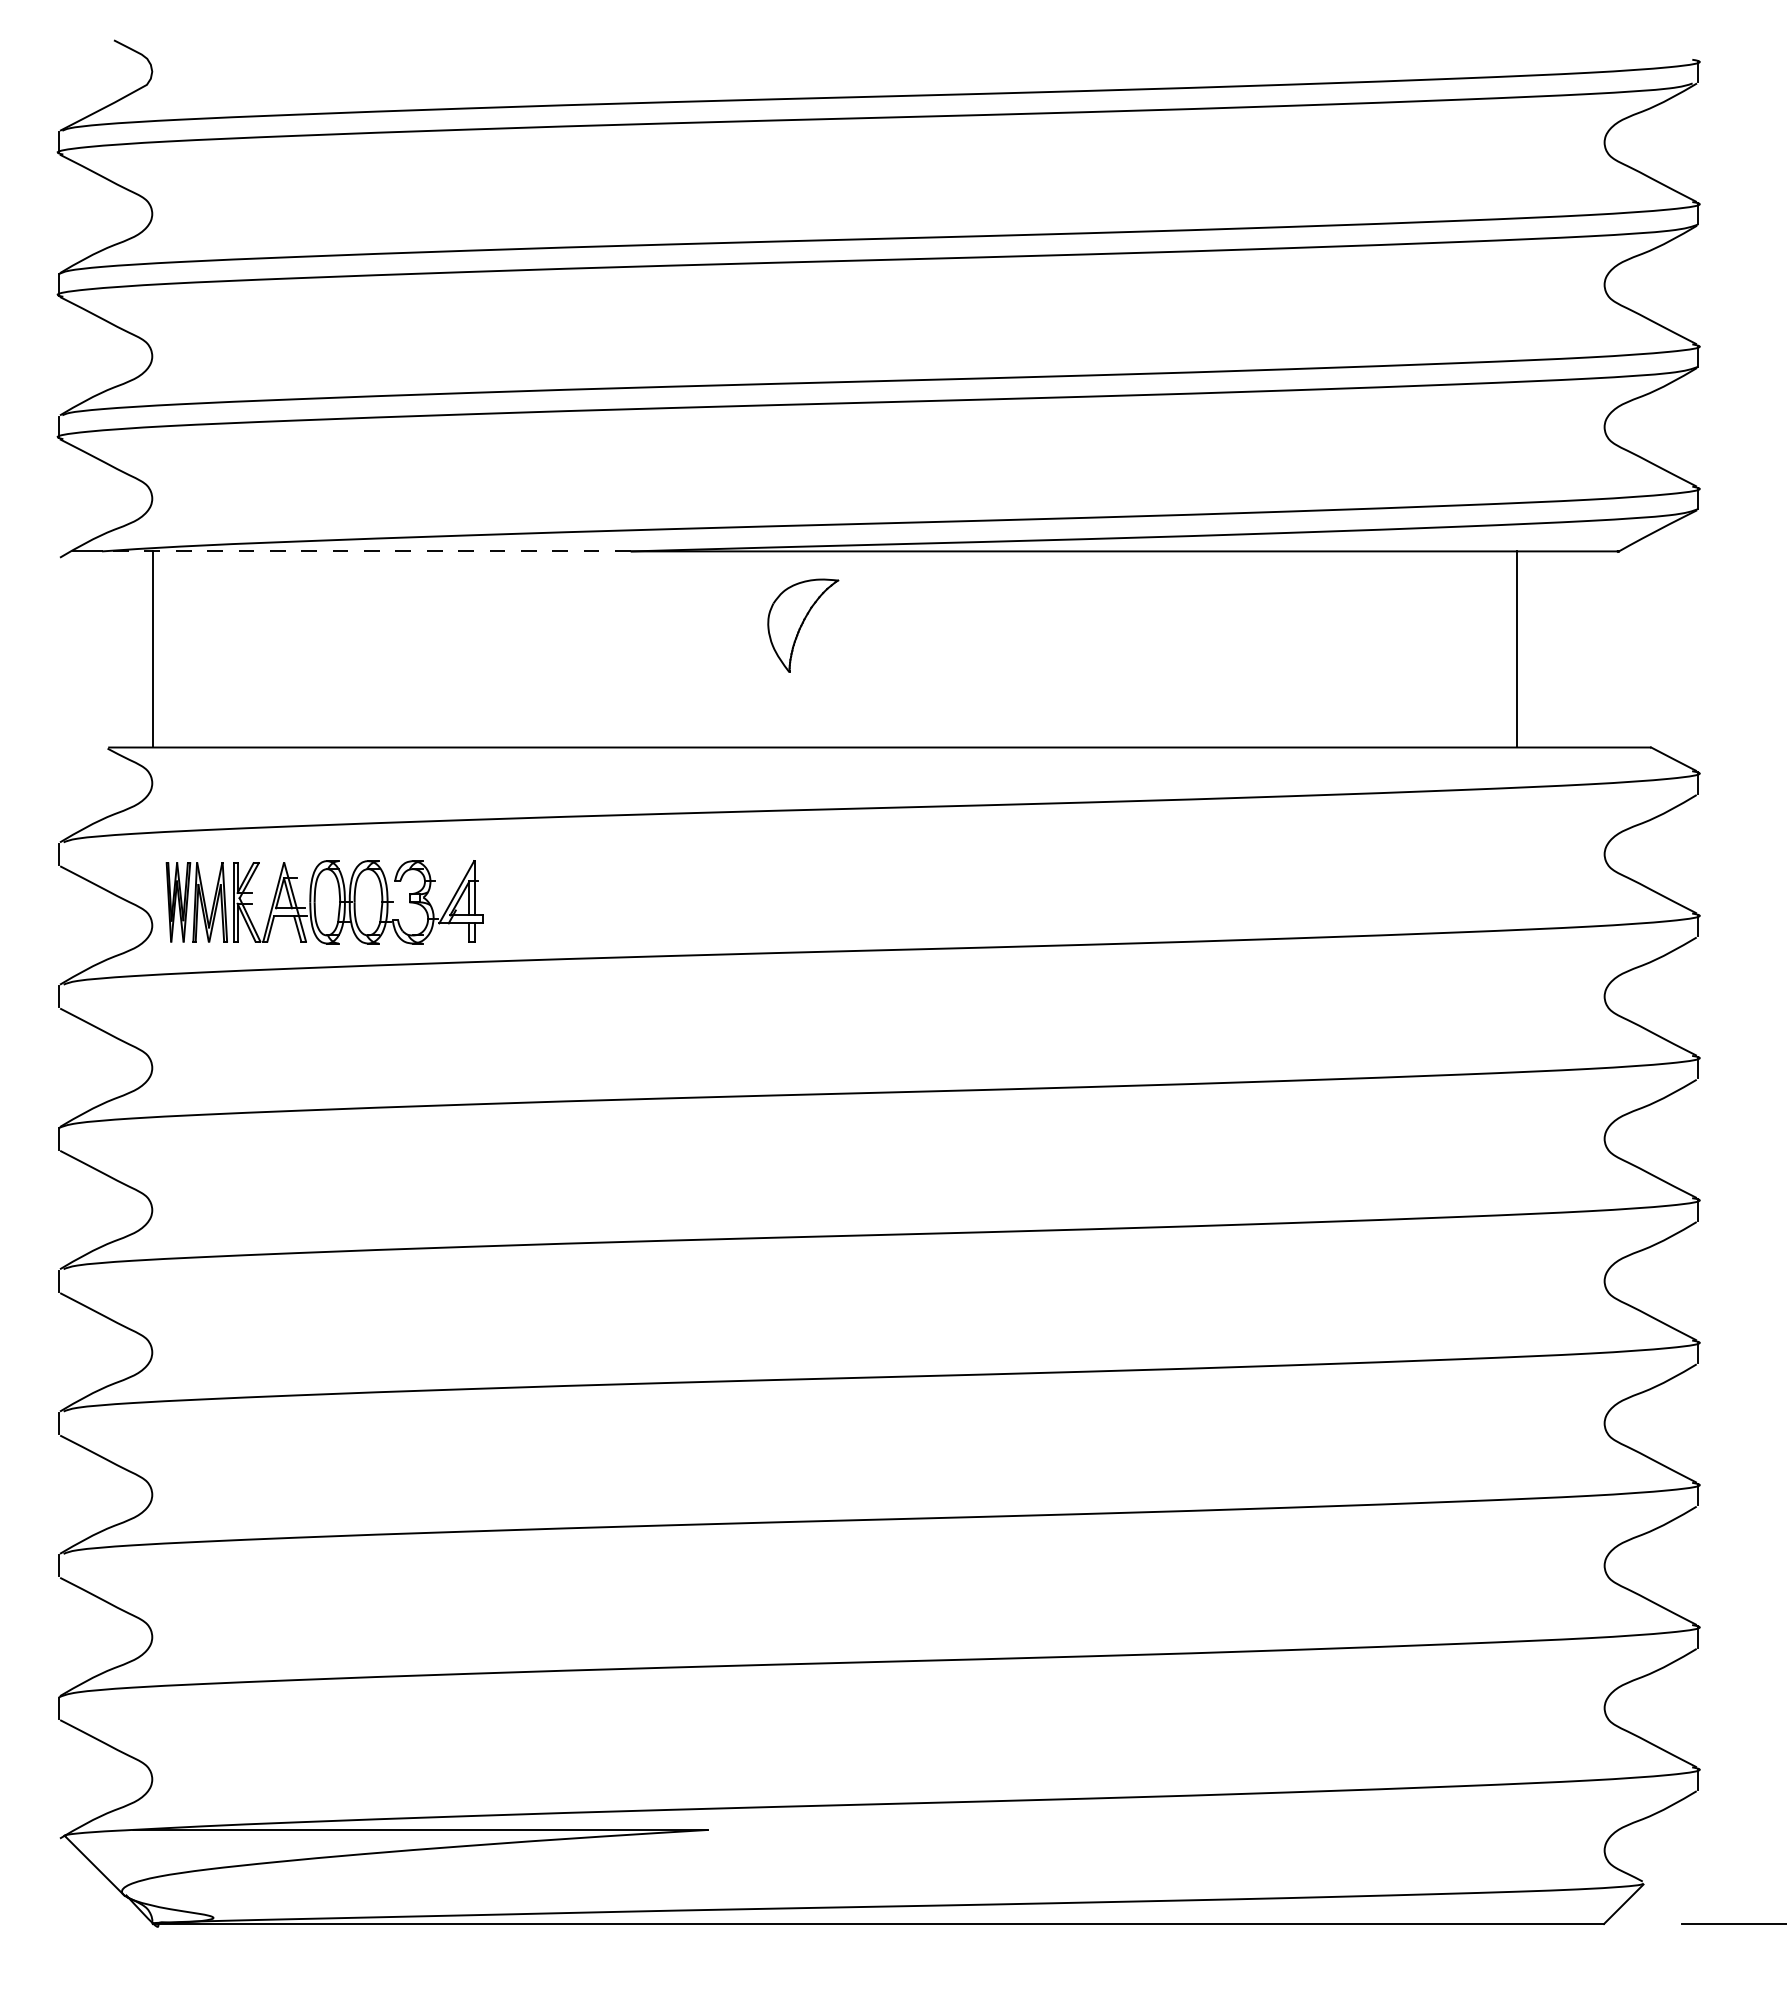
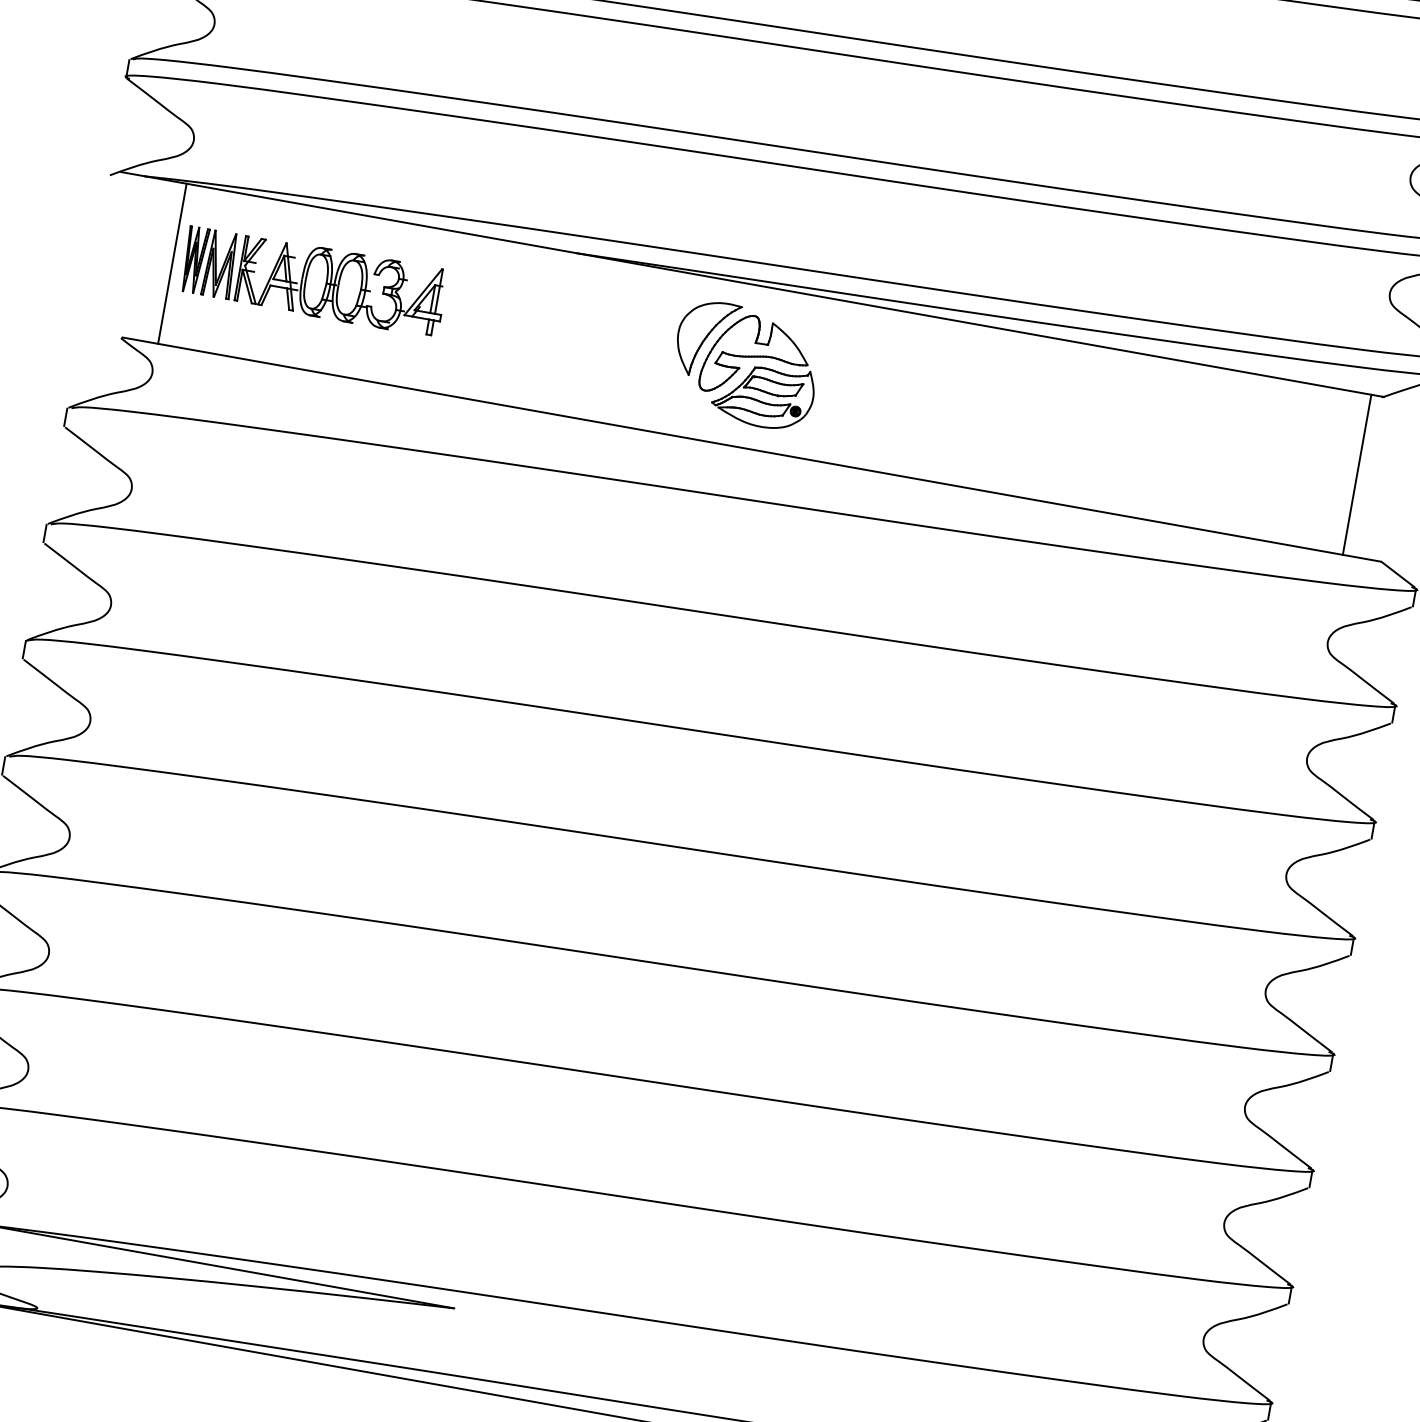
line: (365, 551) -> (360, 214), dashed -> solid
line: (1516, 649) -> (1356, 474), moved
part: (872, 653) -> (759, 371), added
part: (324, 902) -> (313, 281), moved

